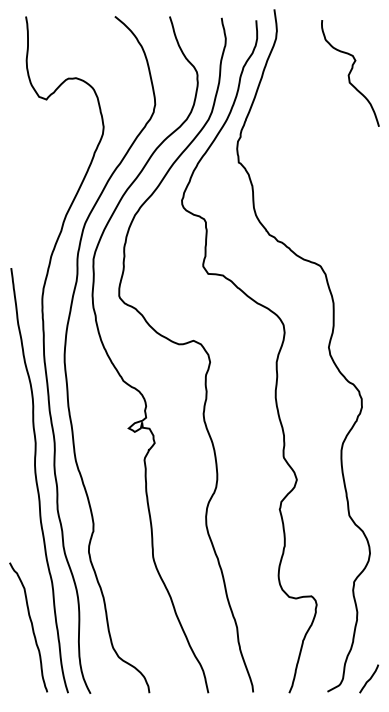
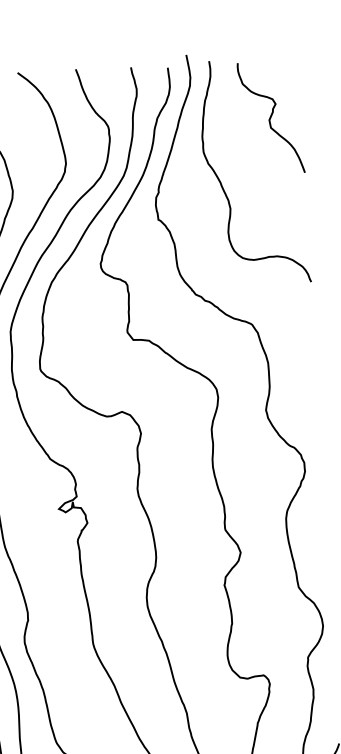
curve: (300, 131) -> (221, 182), added

